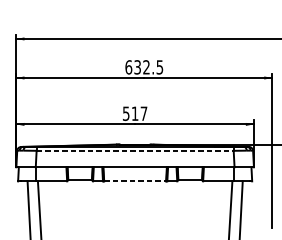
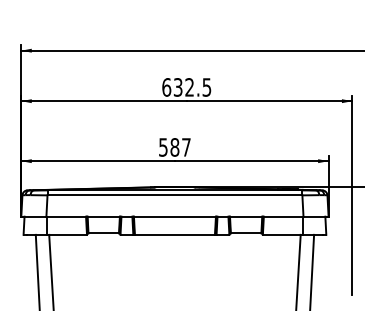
text: (134, 113) -> (174, 147), 517 -> 587
line: (135, 150) -> (175, 195), dashed -> solid
line: (135, 181) -> (175, 234), dashed -> solid

